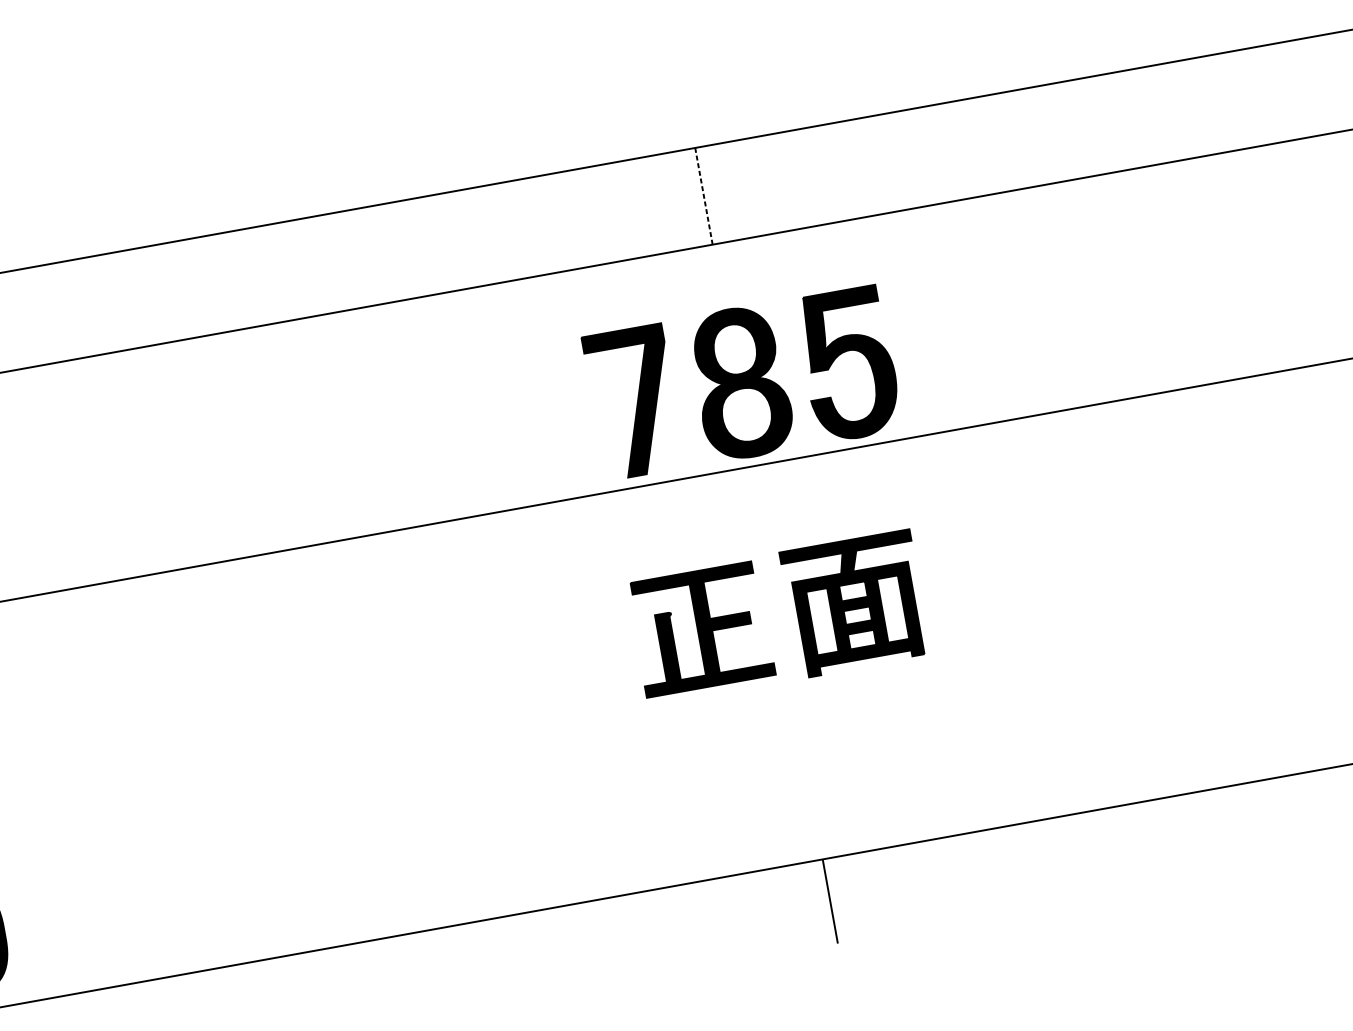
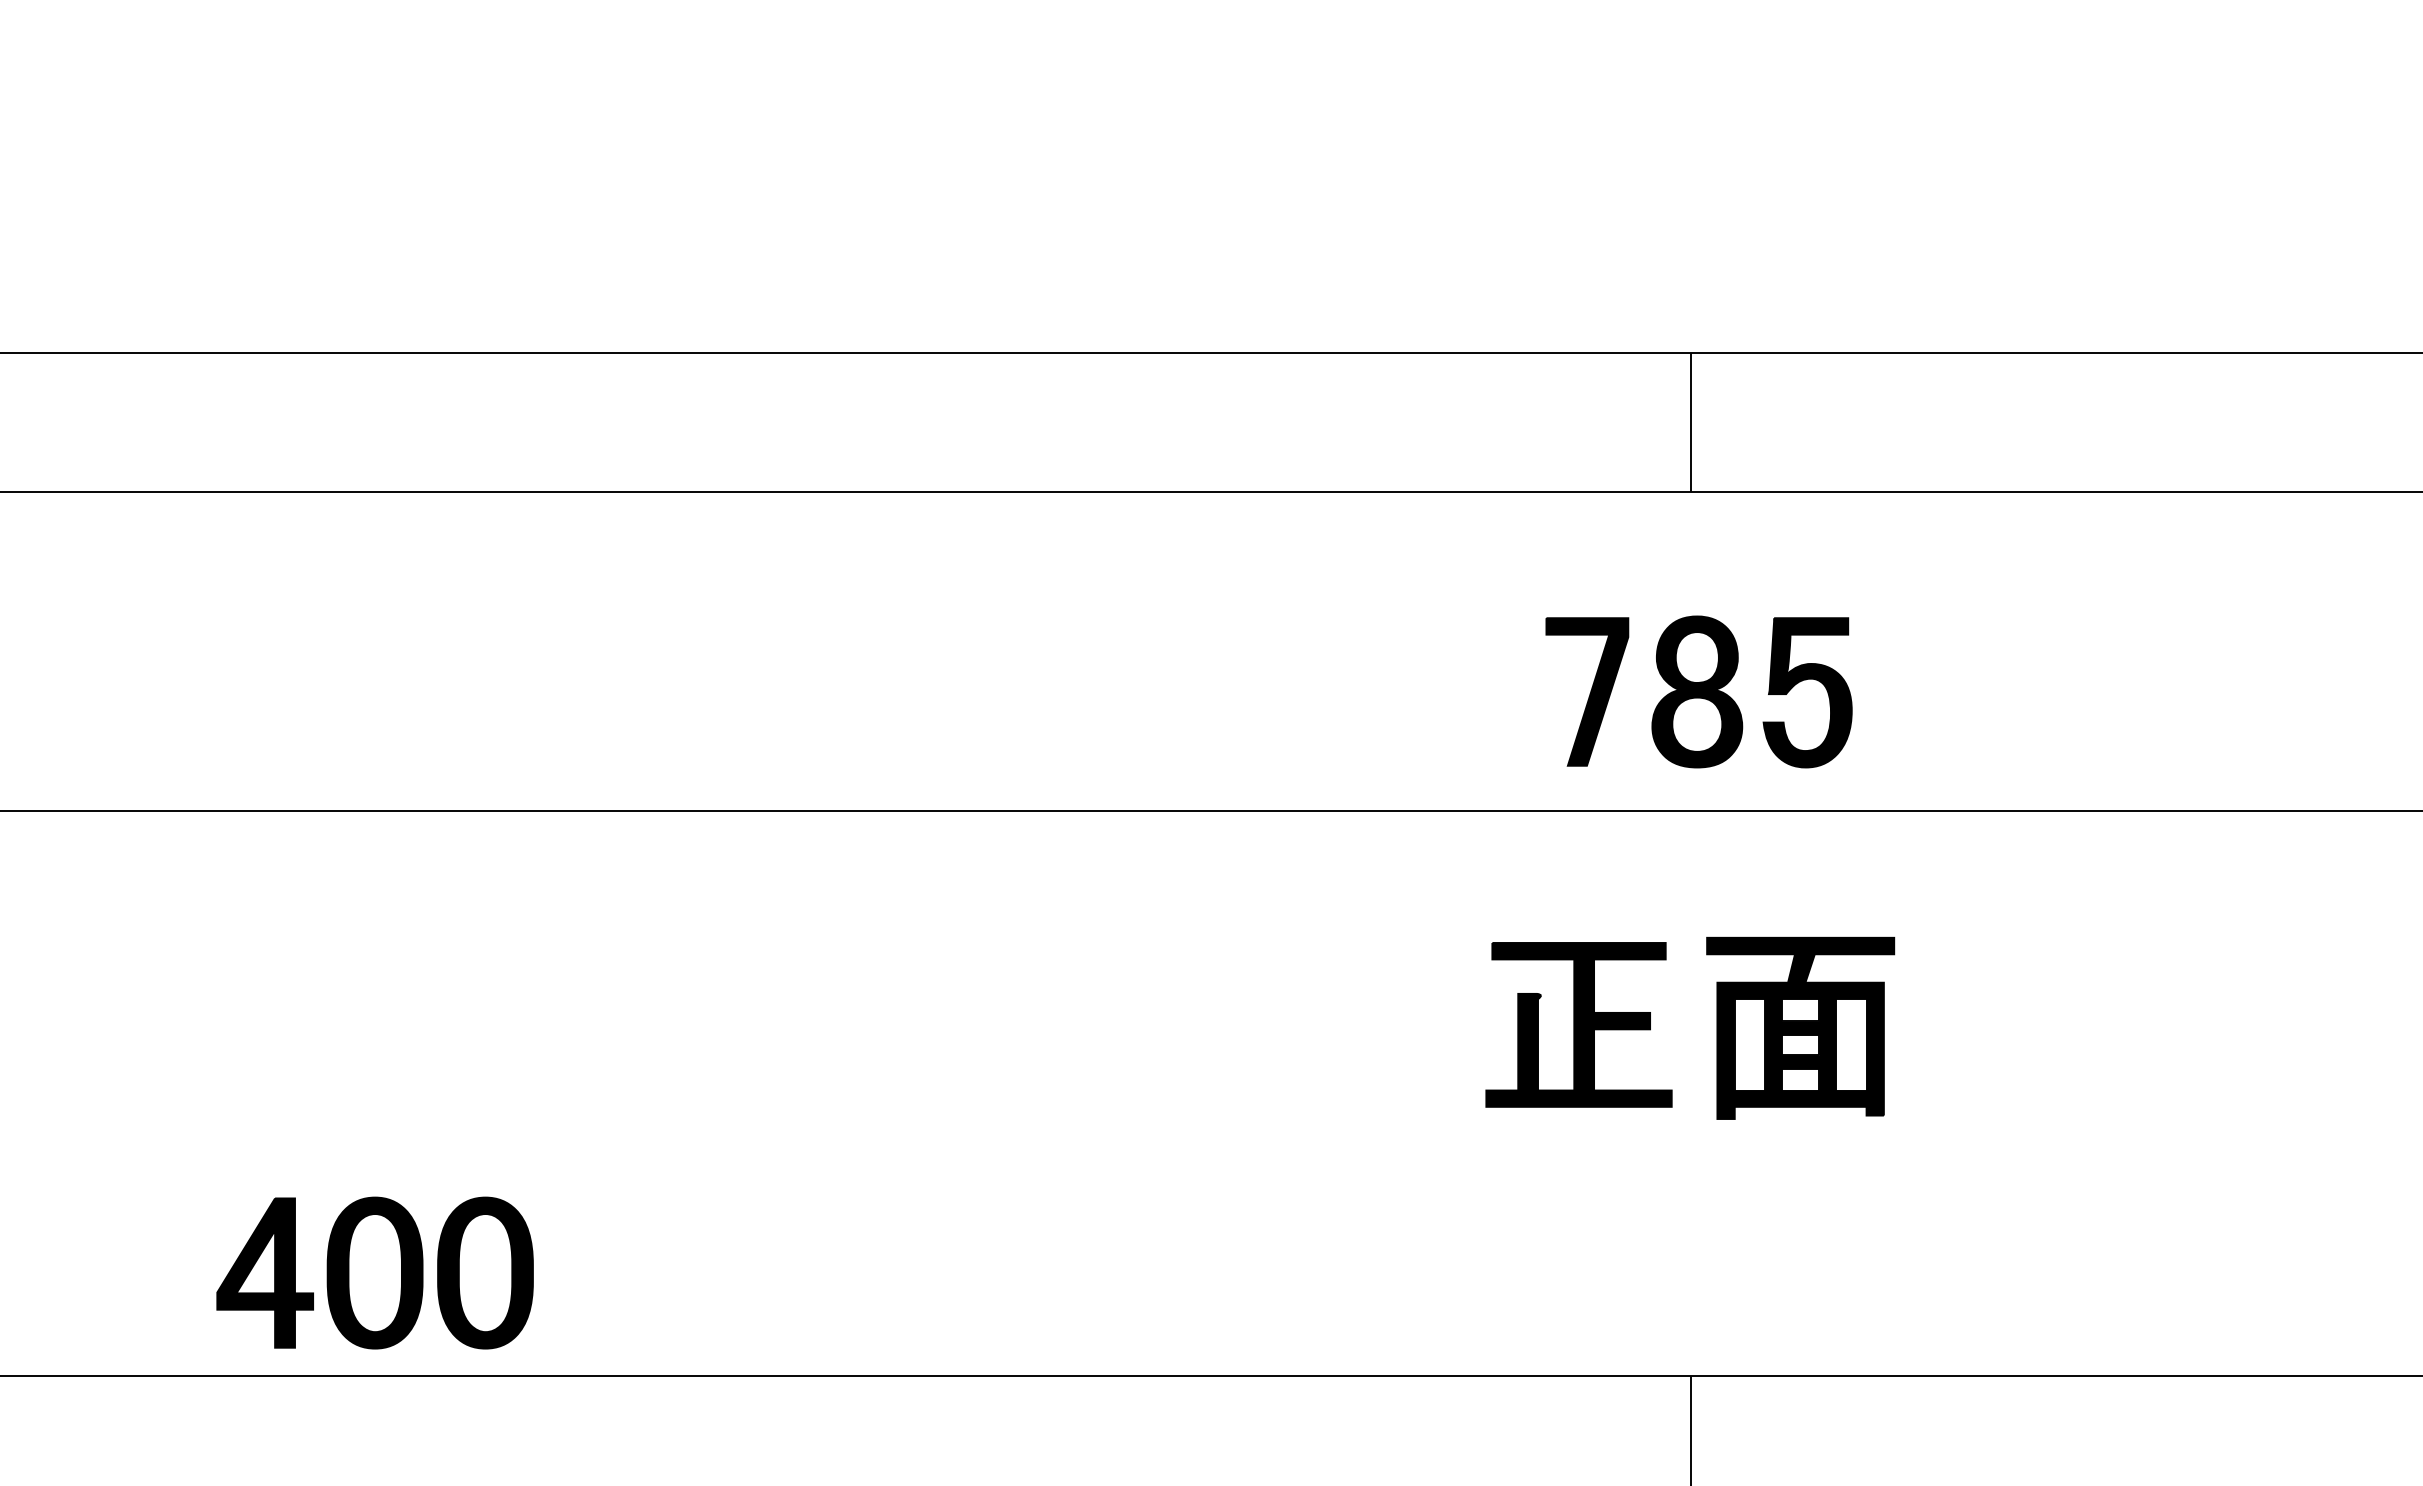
line: (703, 196) -> (1691, 422), dashed -> solid
part: (742, 382) -> (1698, 691), size x0.71

